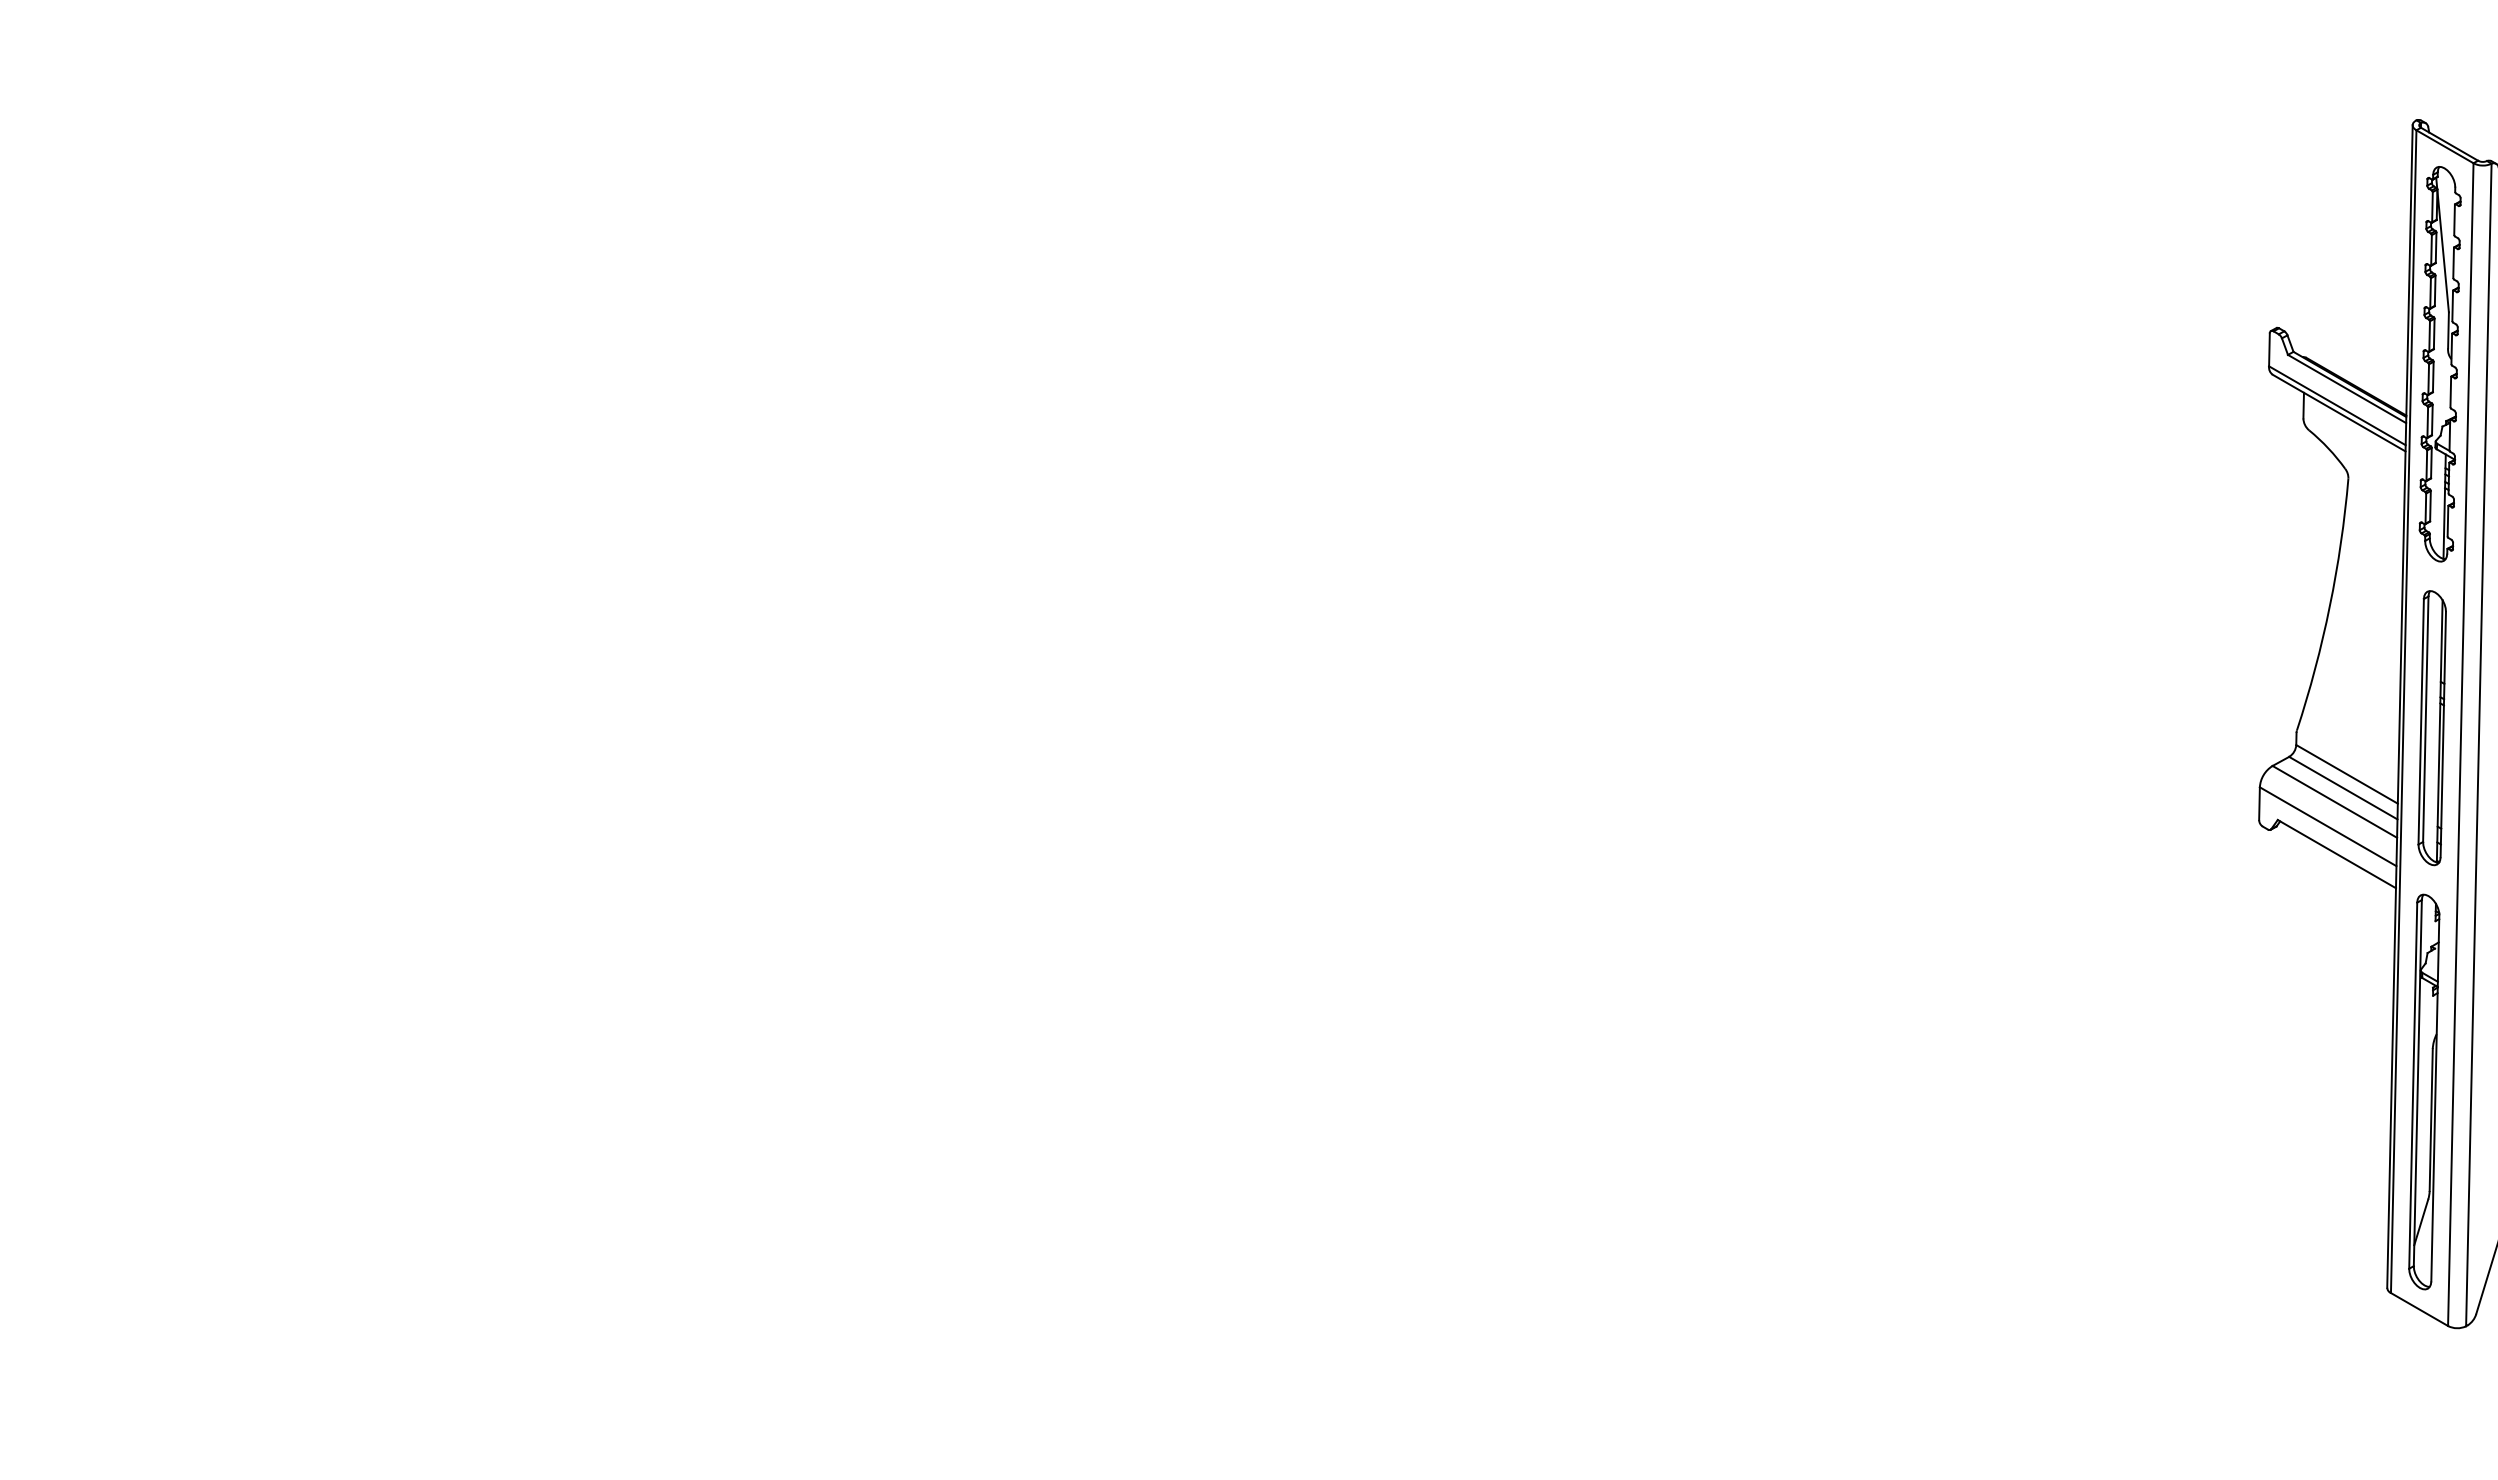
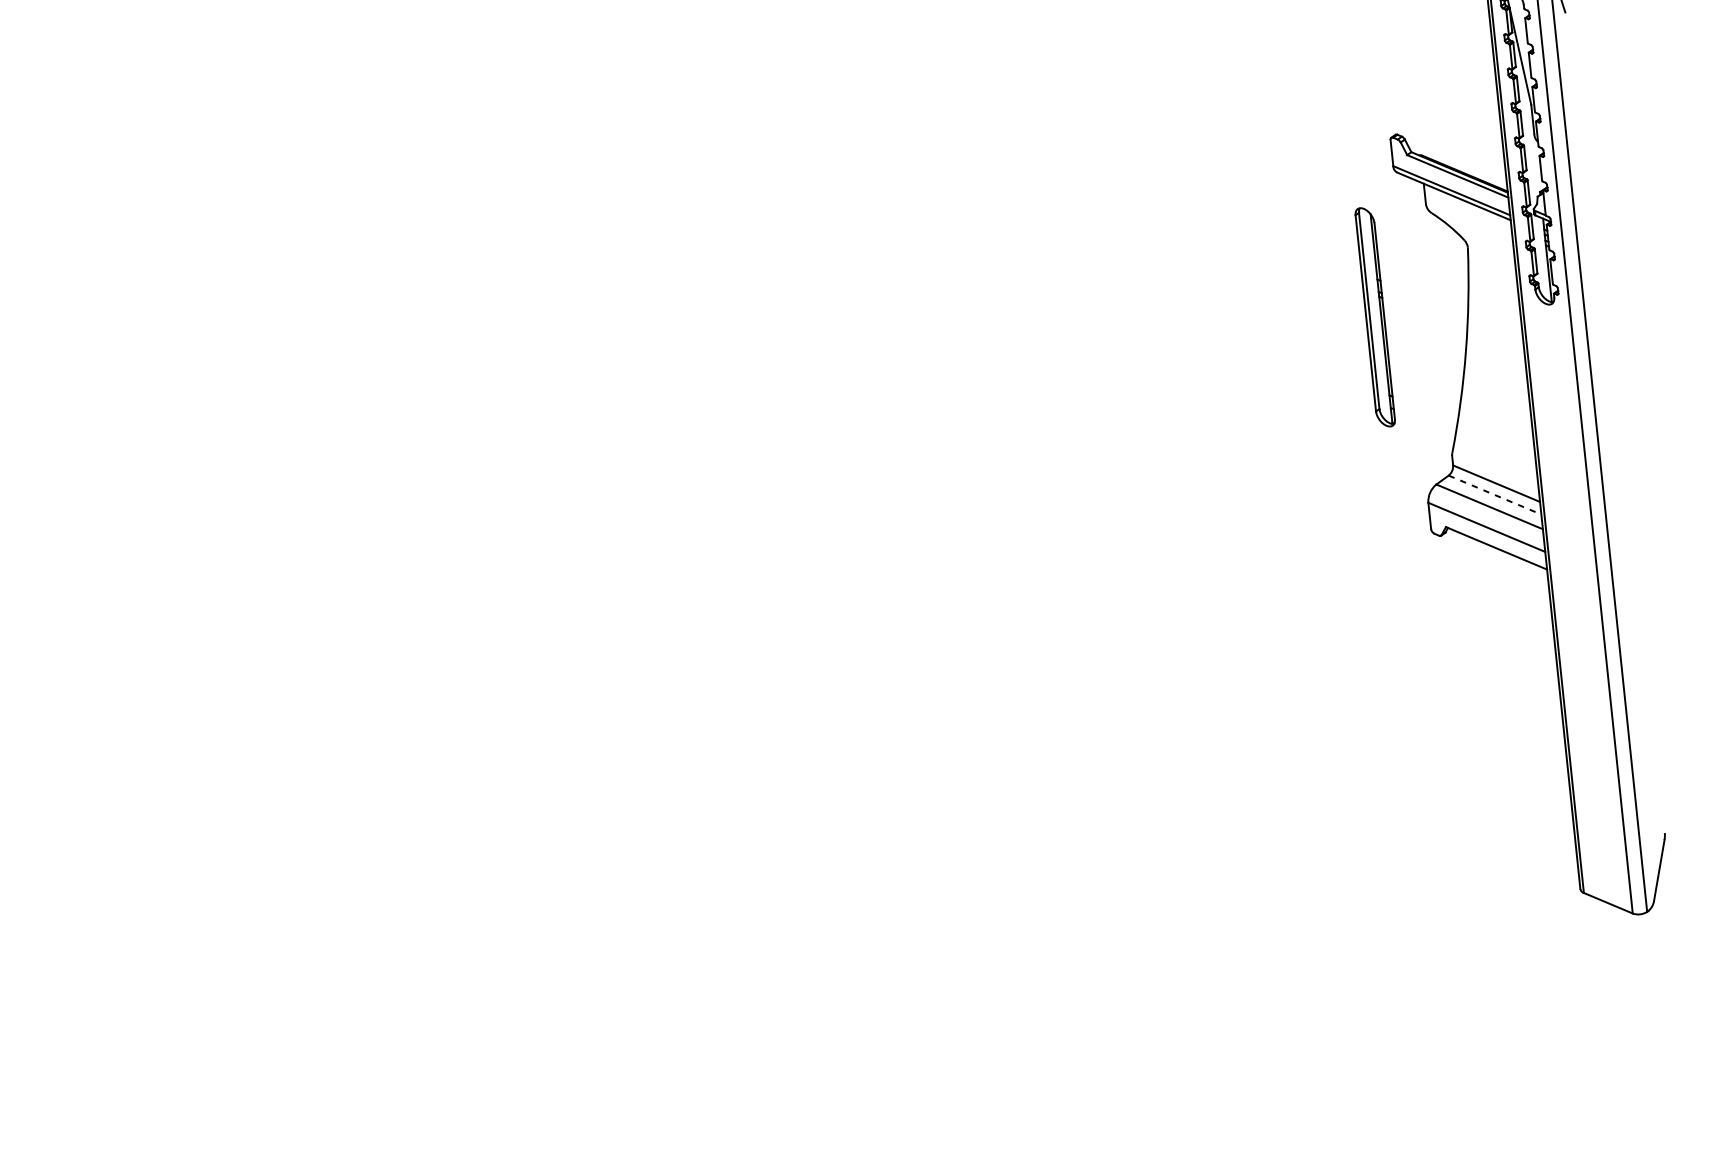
part: (2431, 728) -> (1374, 317), moved
line: (2343, 788) -> (1495, 495), solid -> dashed
part: (2424, 1091) -> (1590, 728), removed

